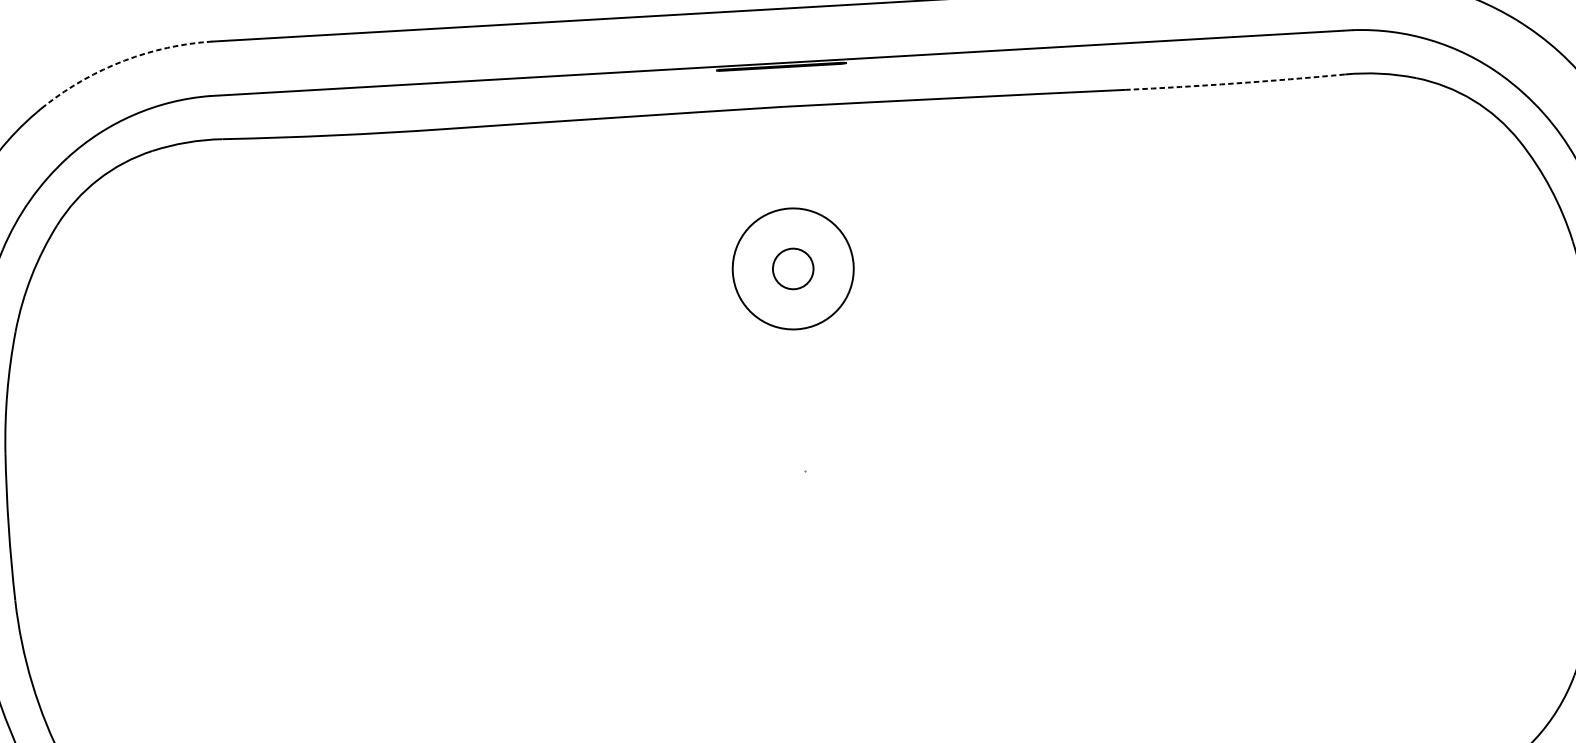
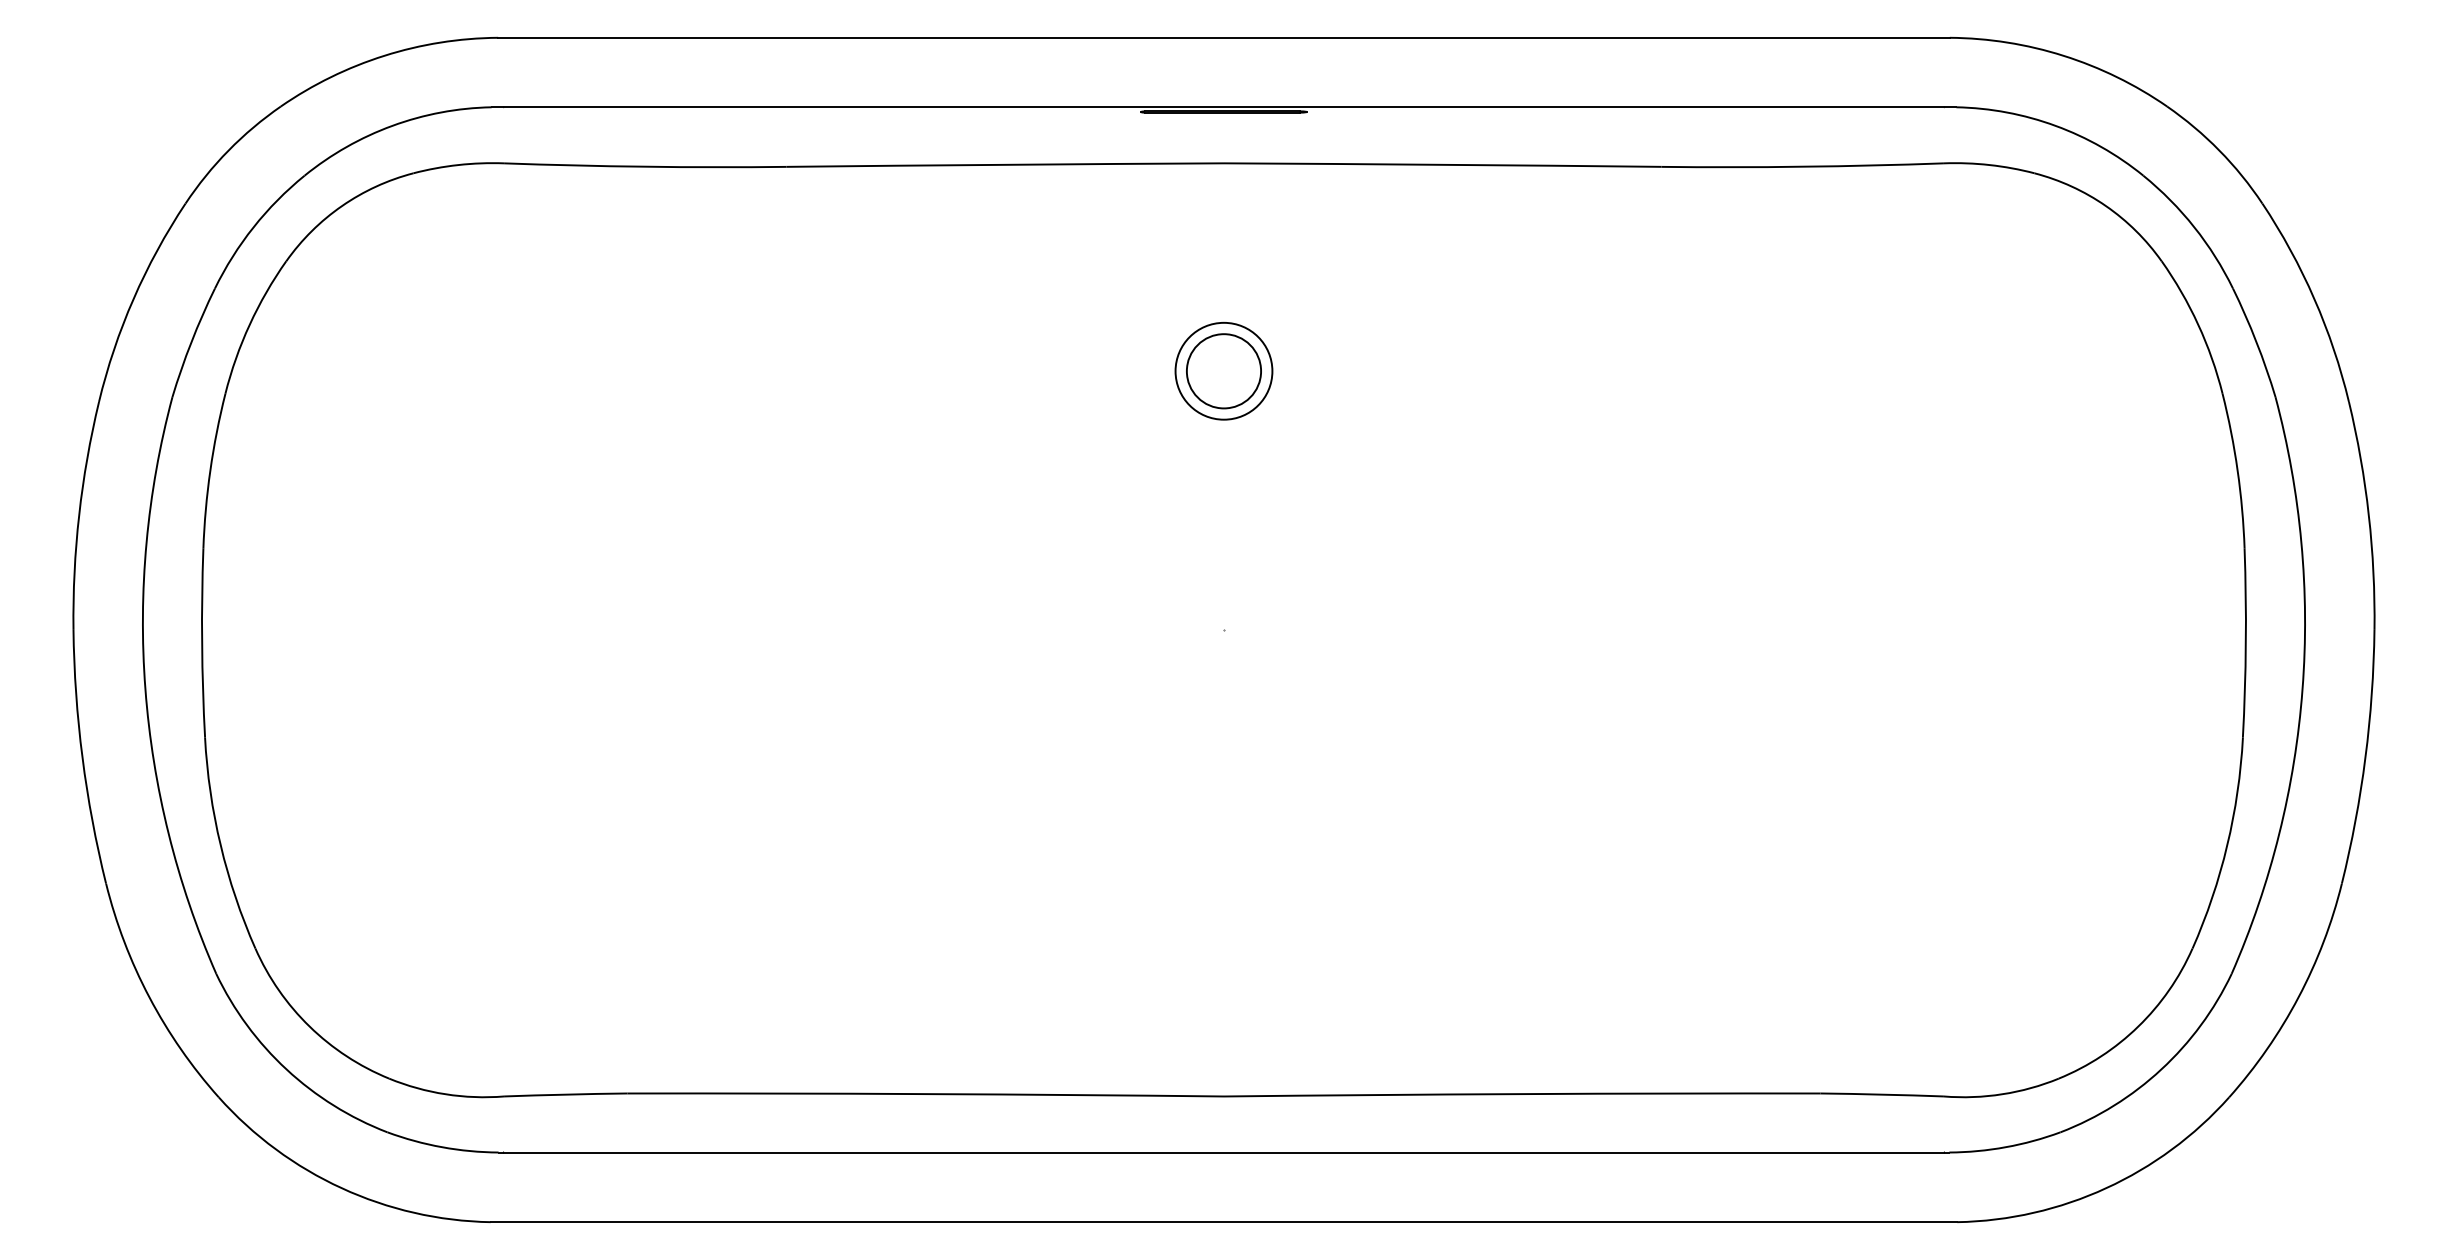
arc: (124, 60) -> (384, 55), dashed -> solid
arc: (1235, 83) -> (1802, 166), dashed -> solid
circle: (792, 268) -> (1223, 370), size x0.62
circle: (792, 269) -> (1223, 371), size x1.43

